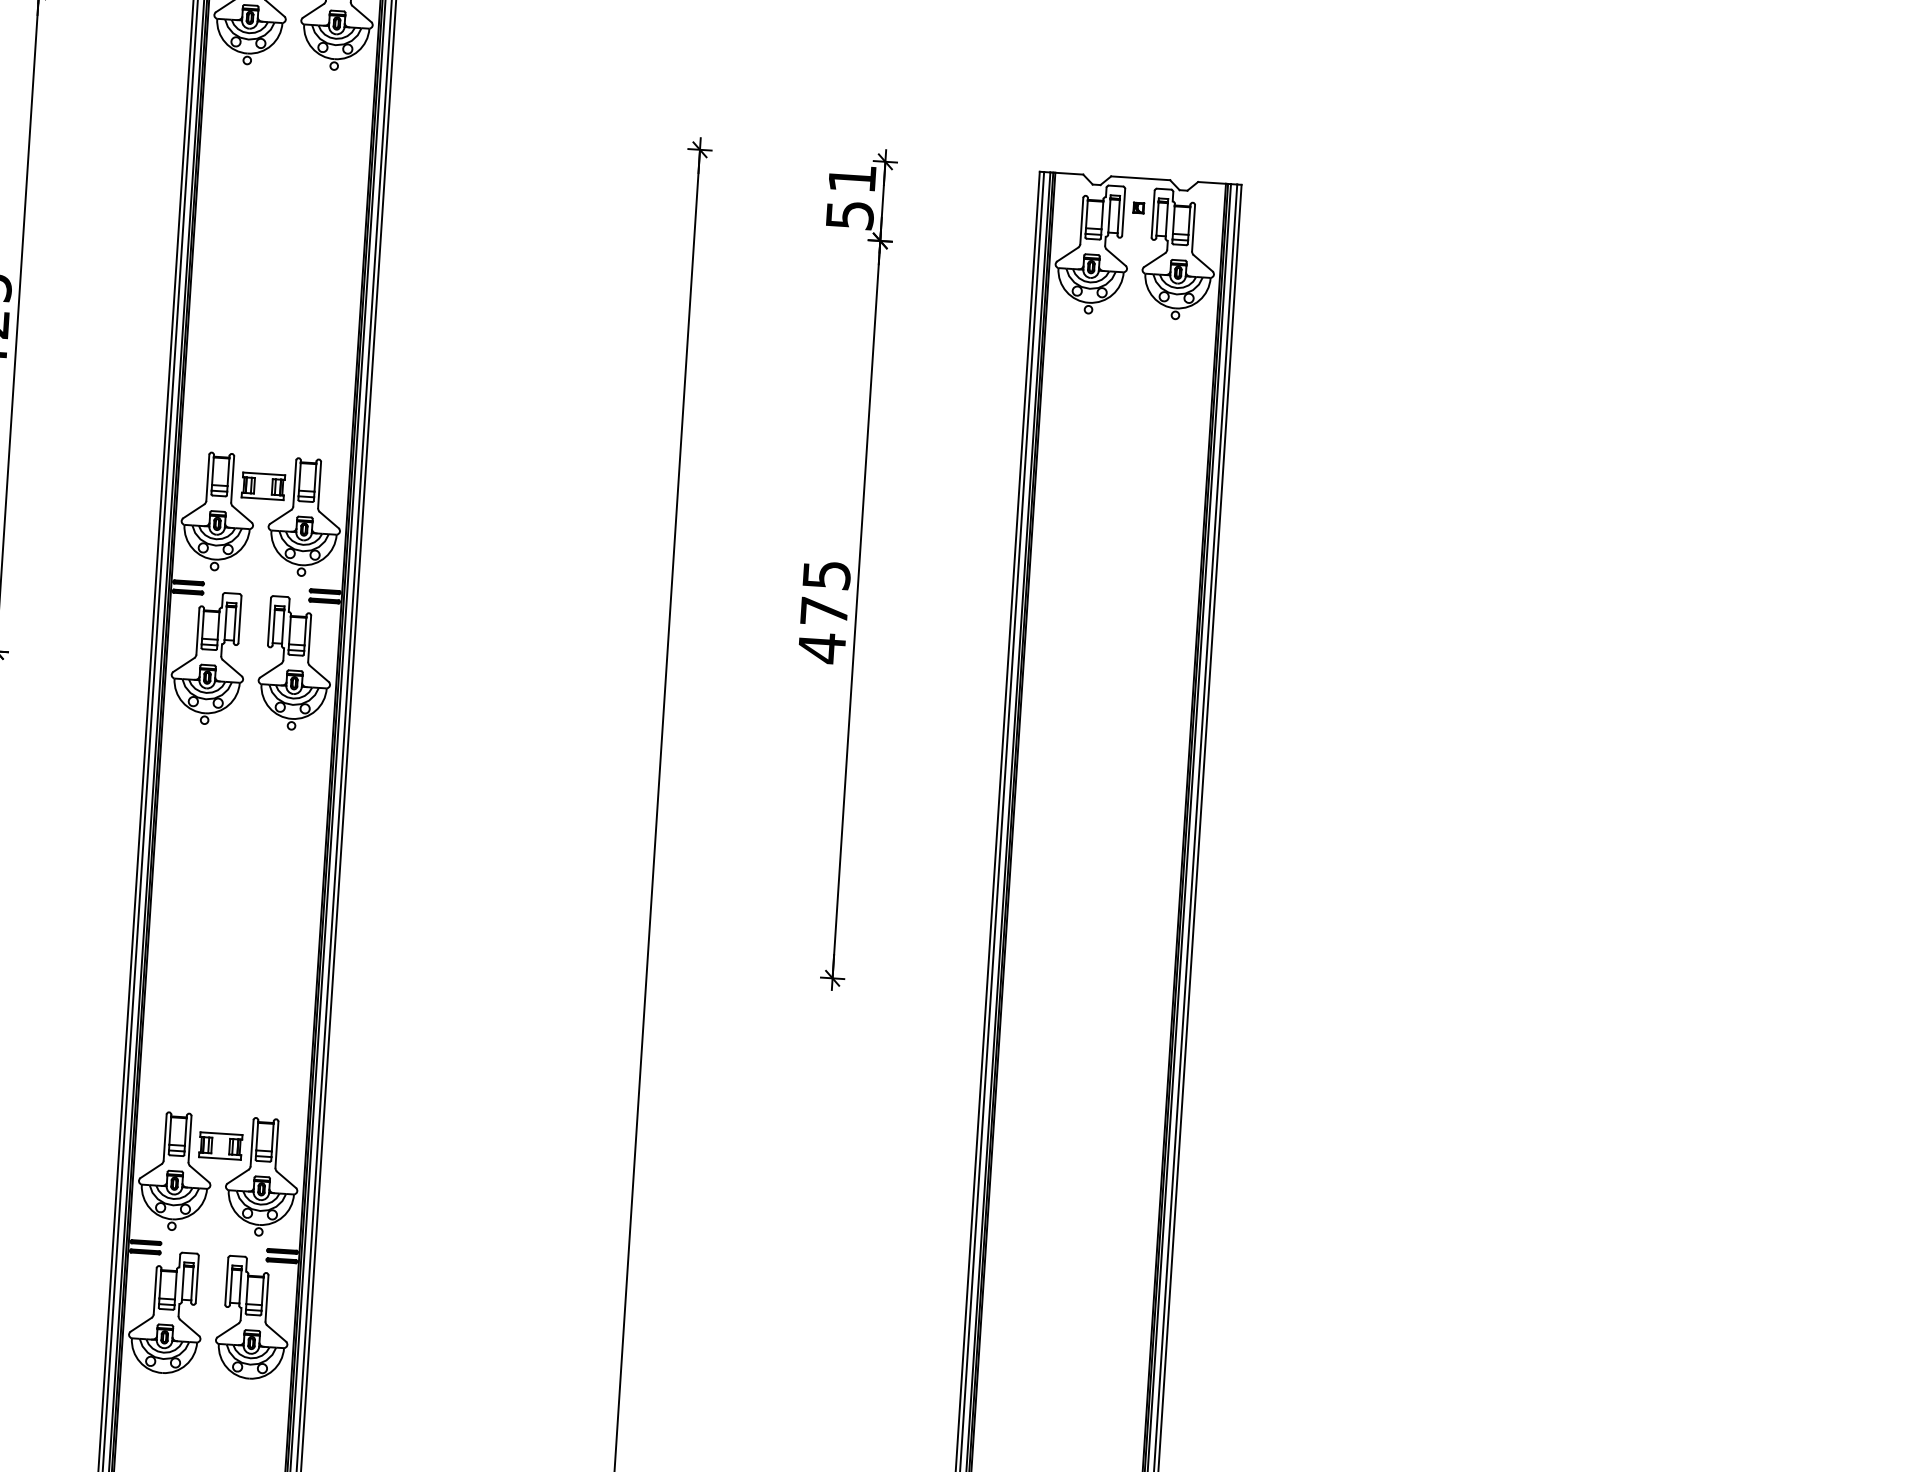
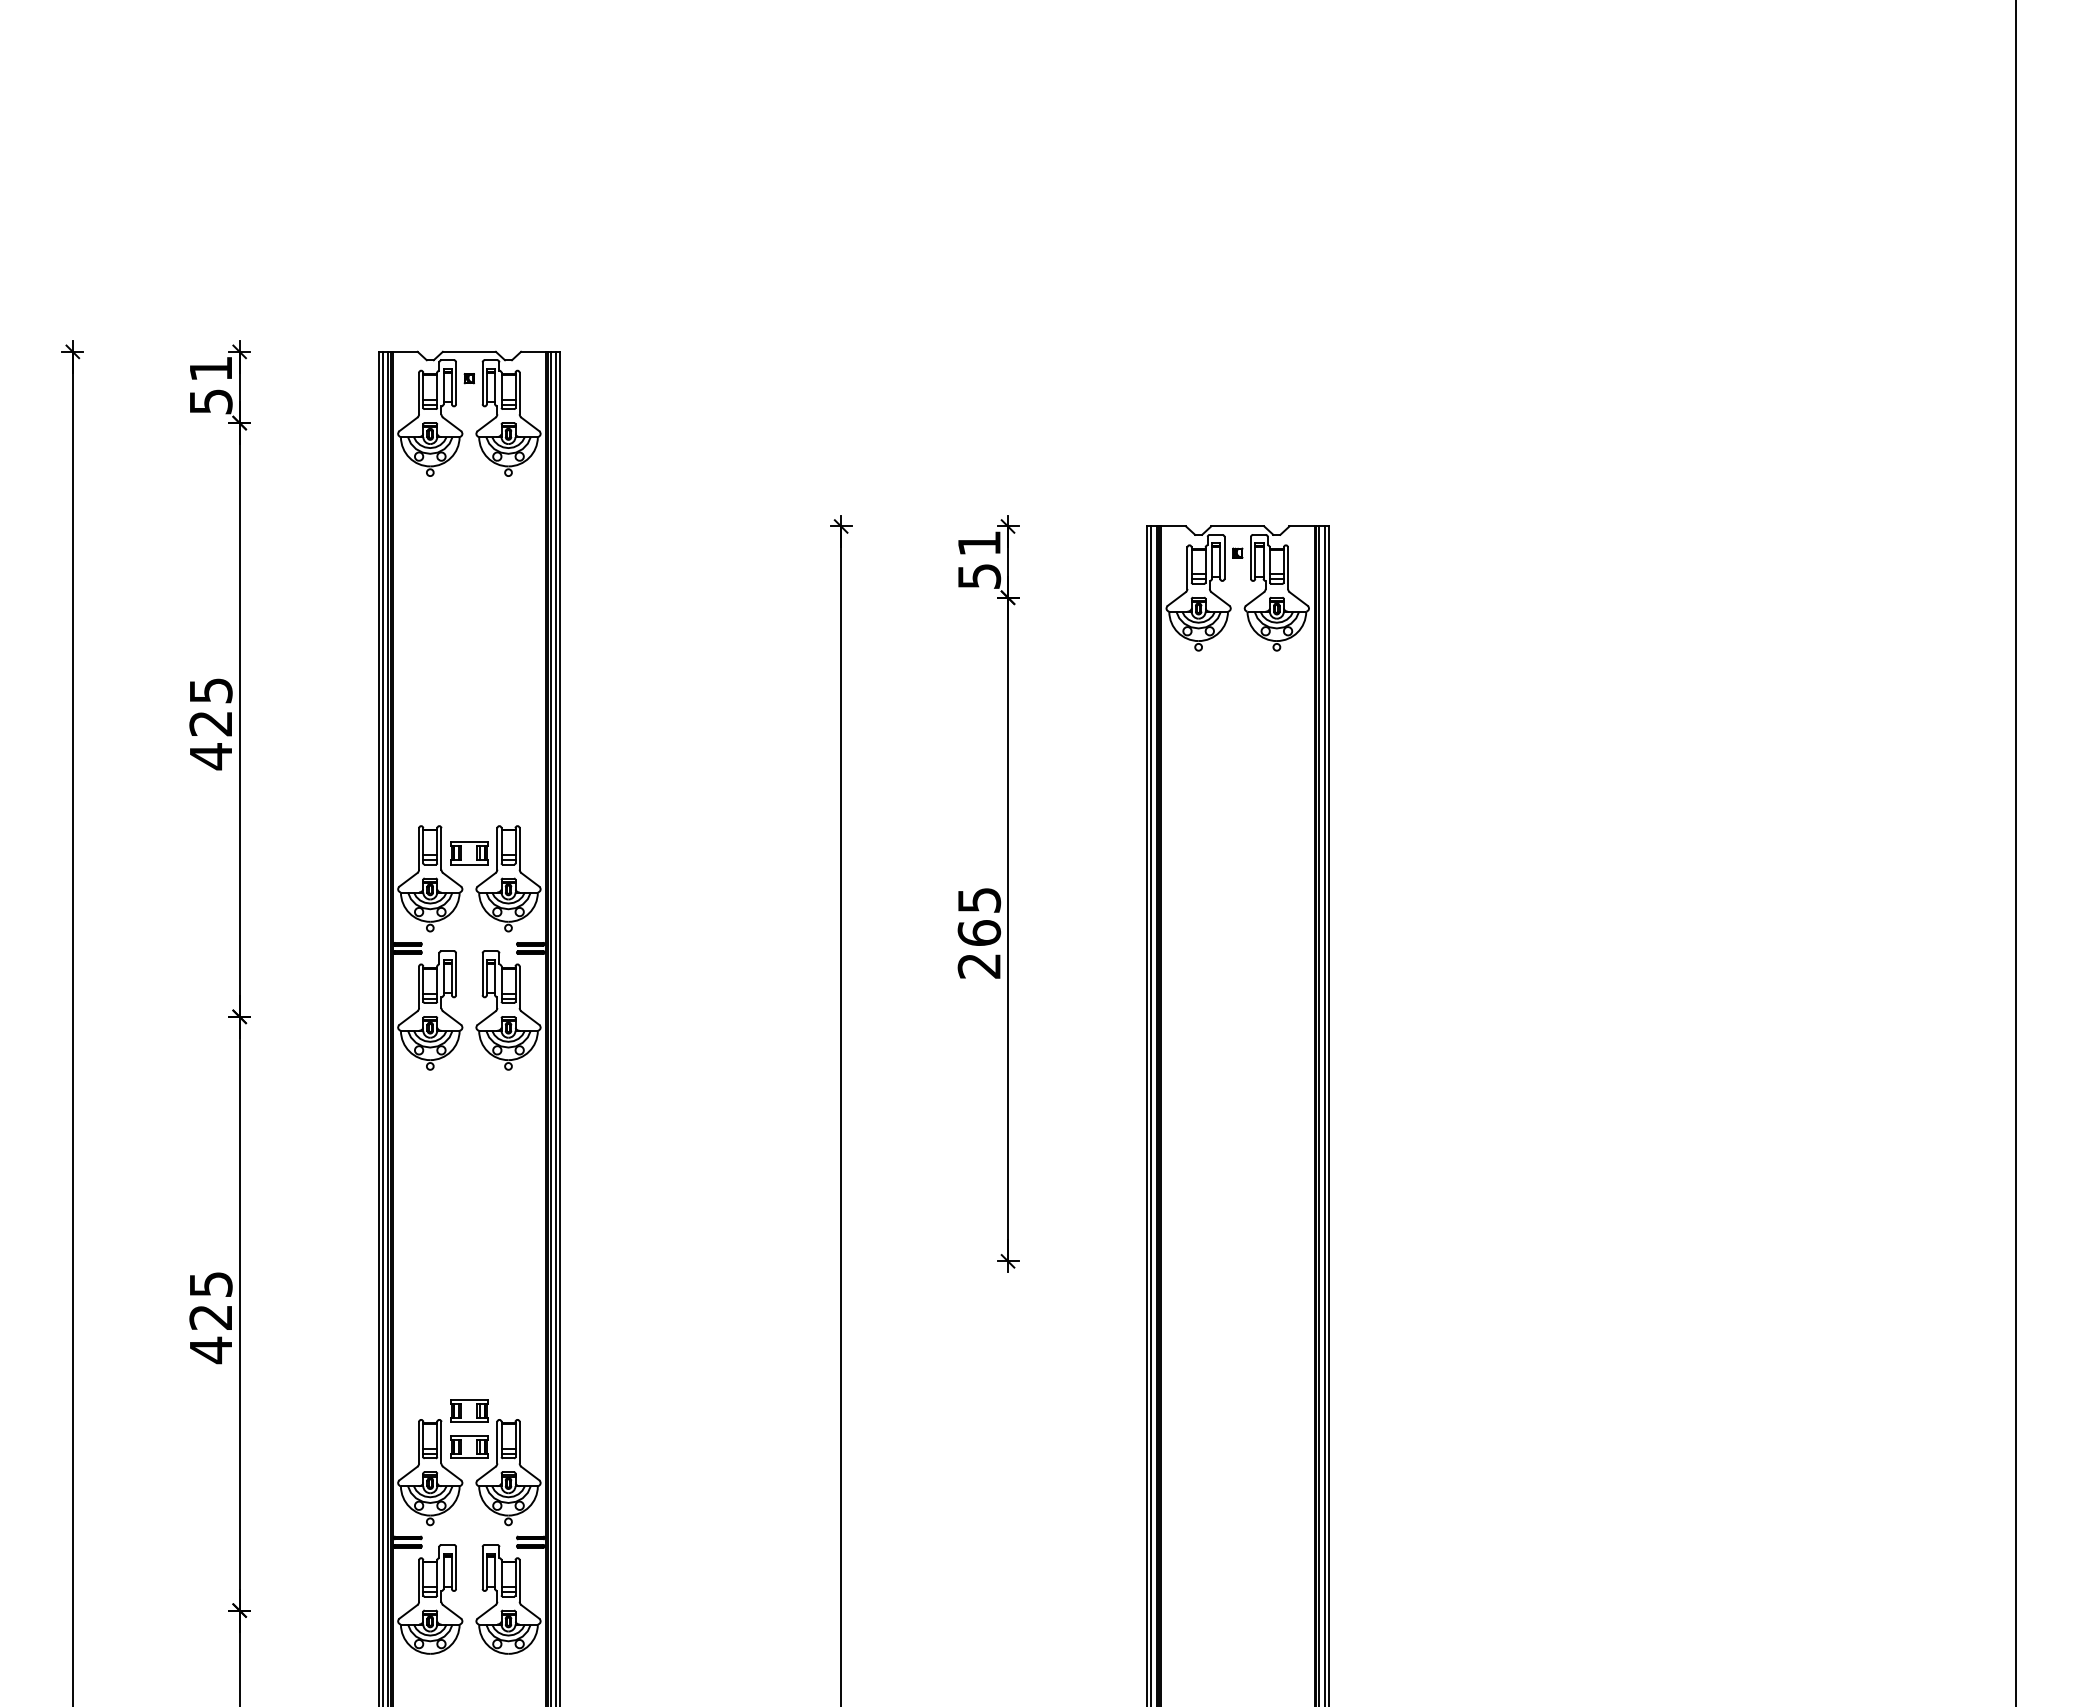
text: (823, 629) -> (979, 949), 475 -> 265
part: (223, 1105) -> (469, 1410), added

